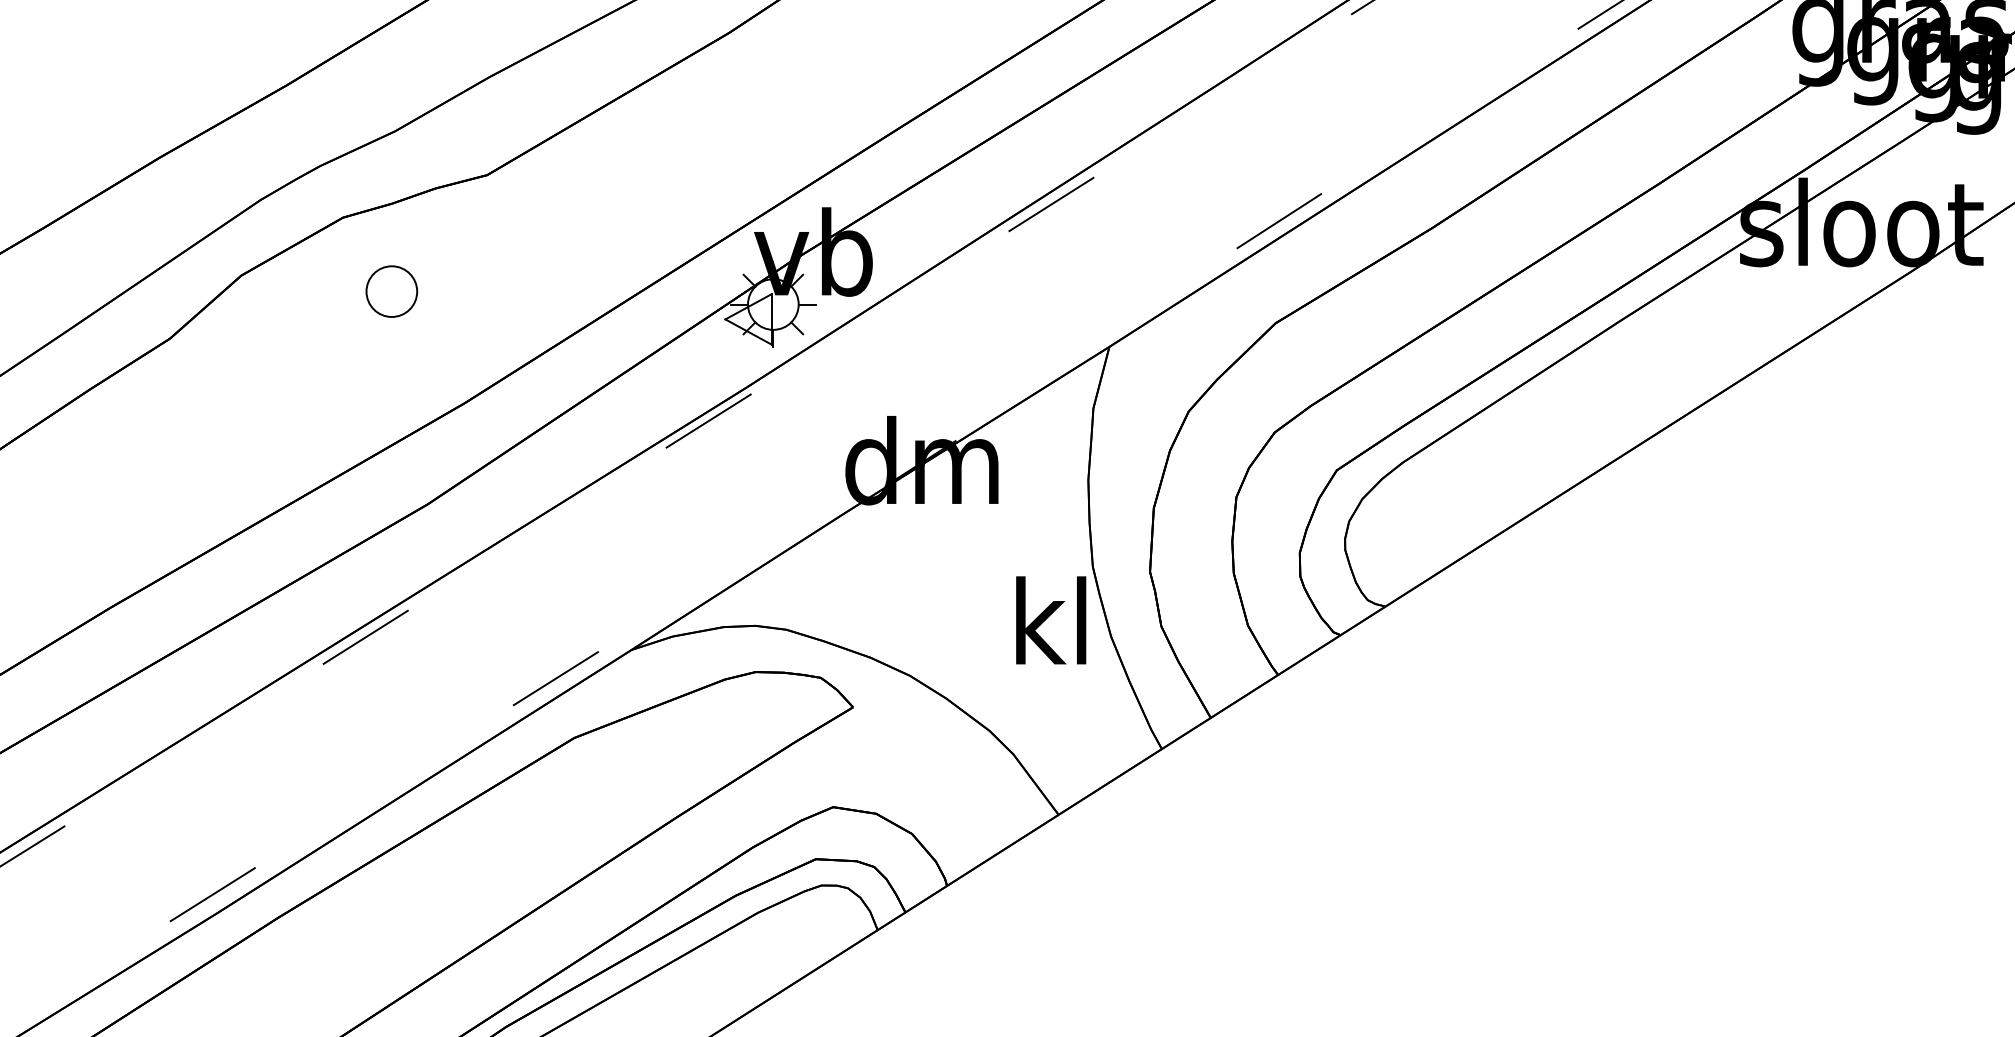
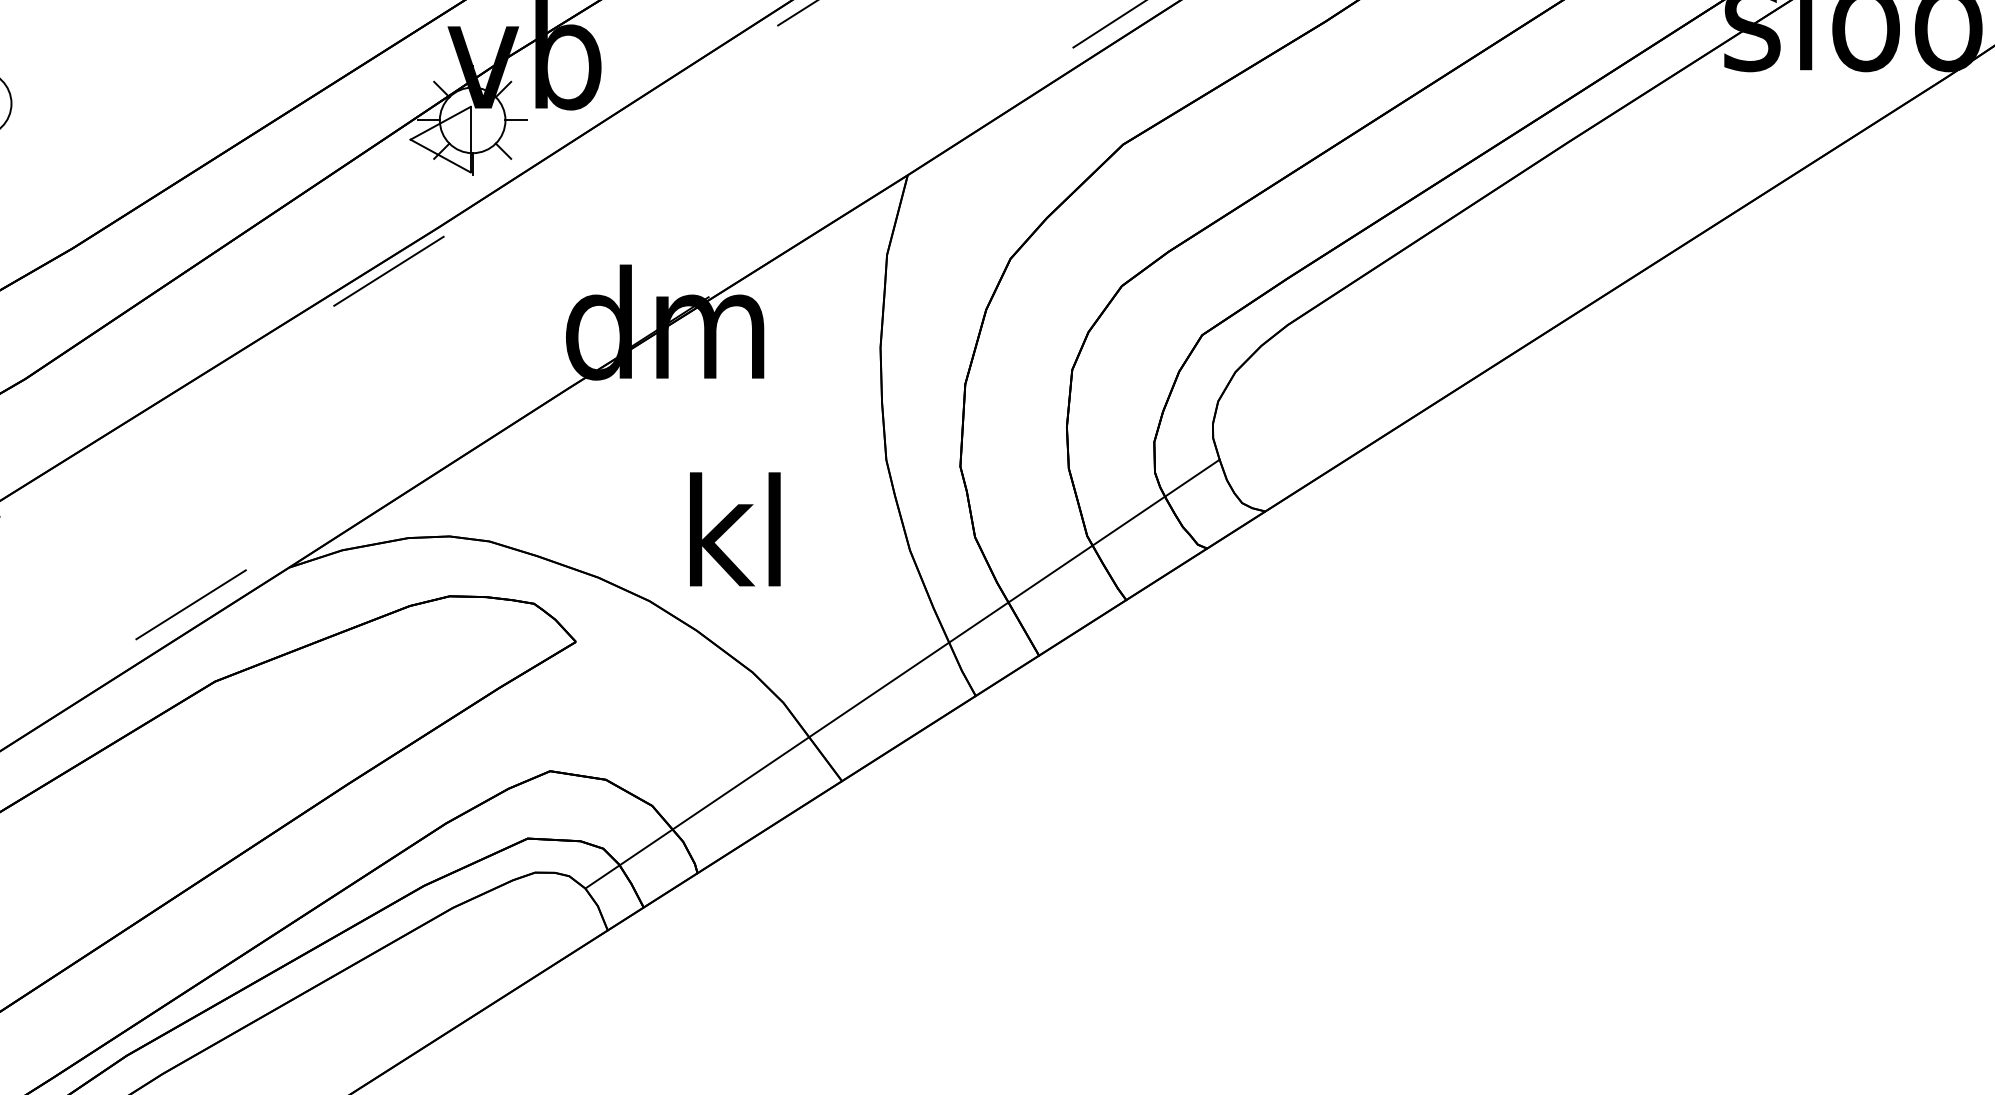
text: (1051, 620) -> (735, 529), moved
line: (1105, 731) -> (902, 673), added

